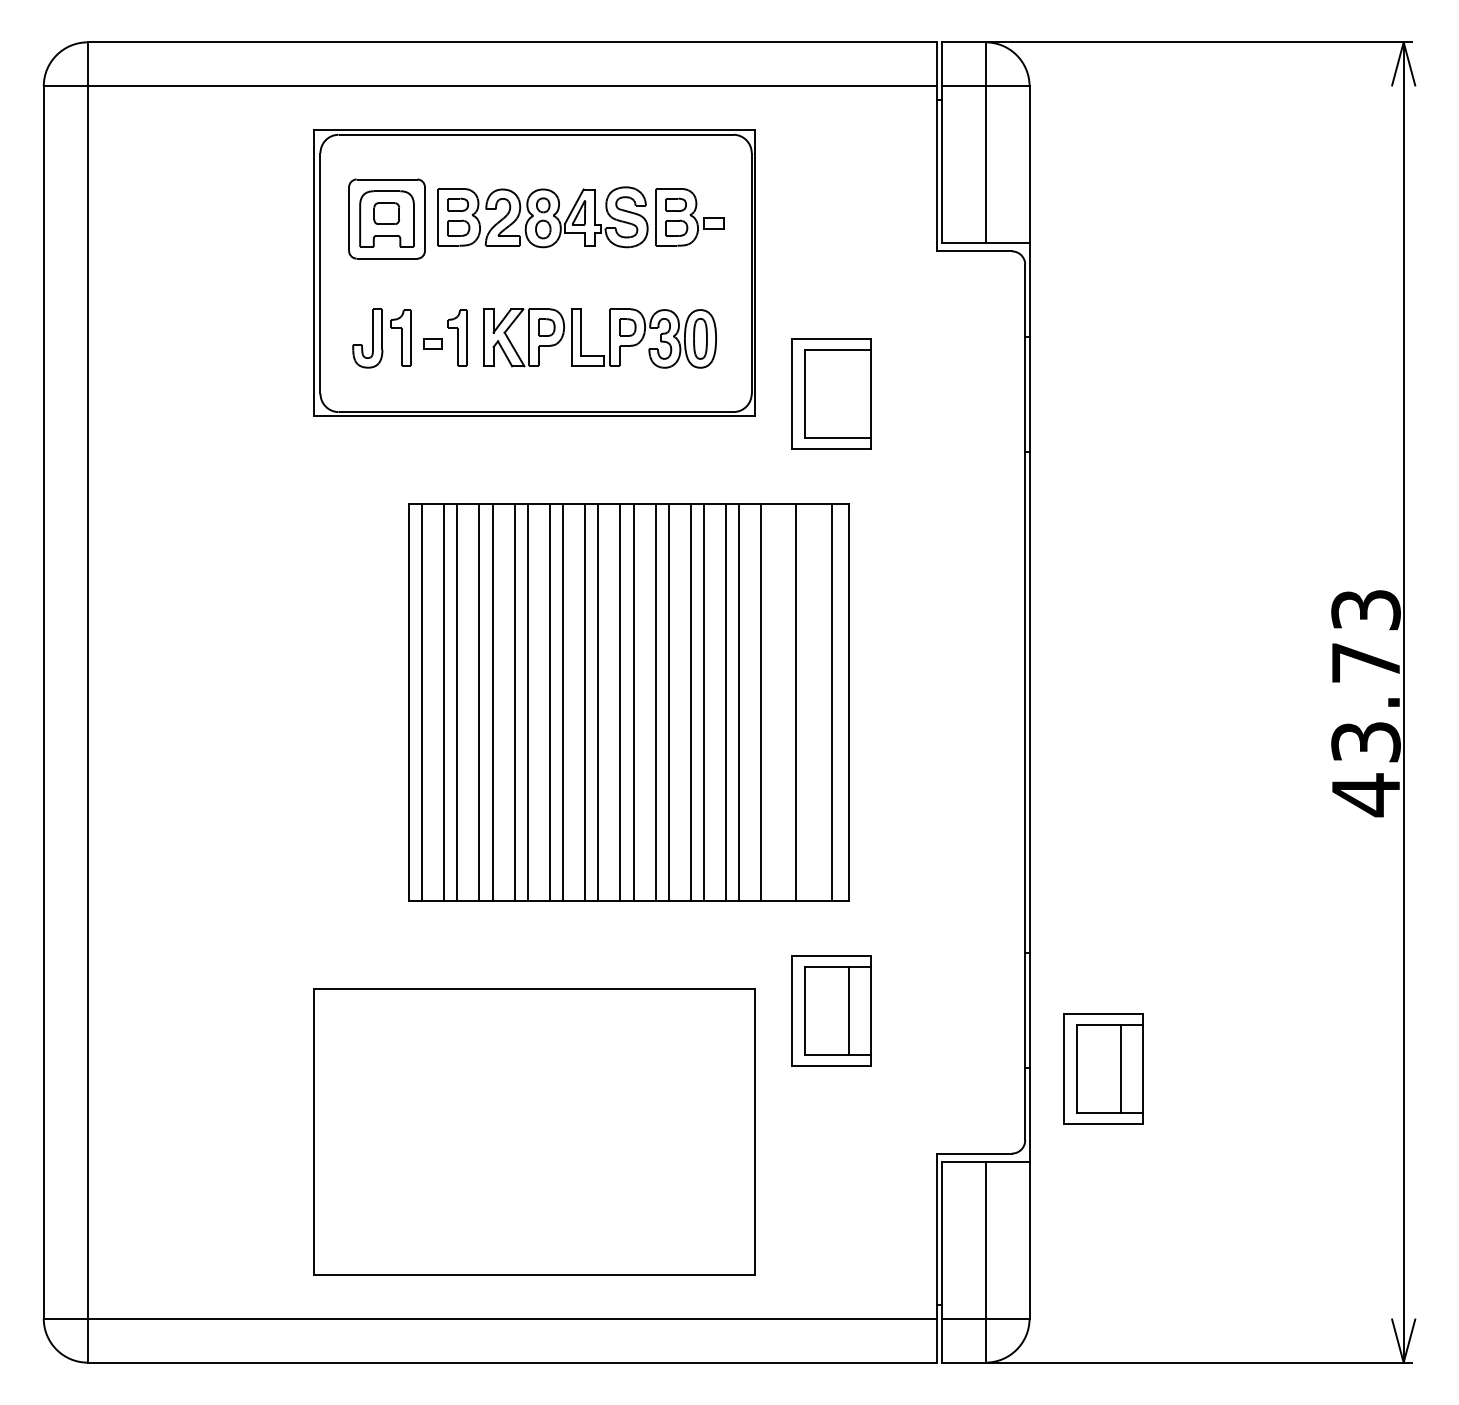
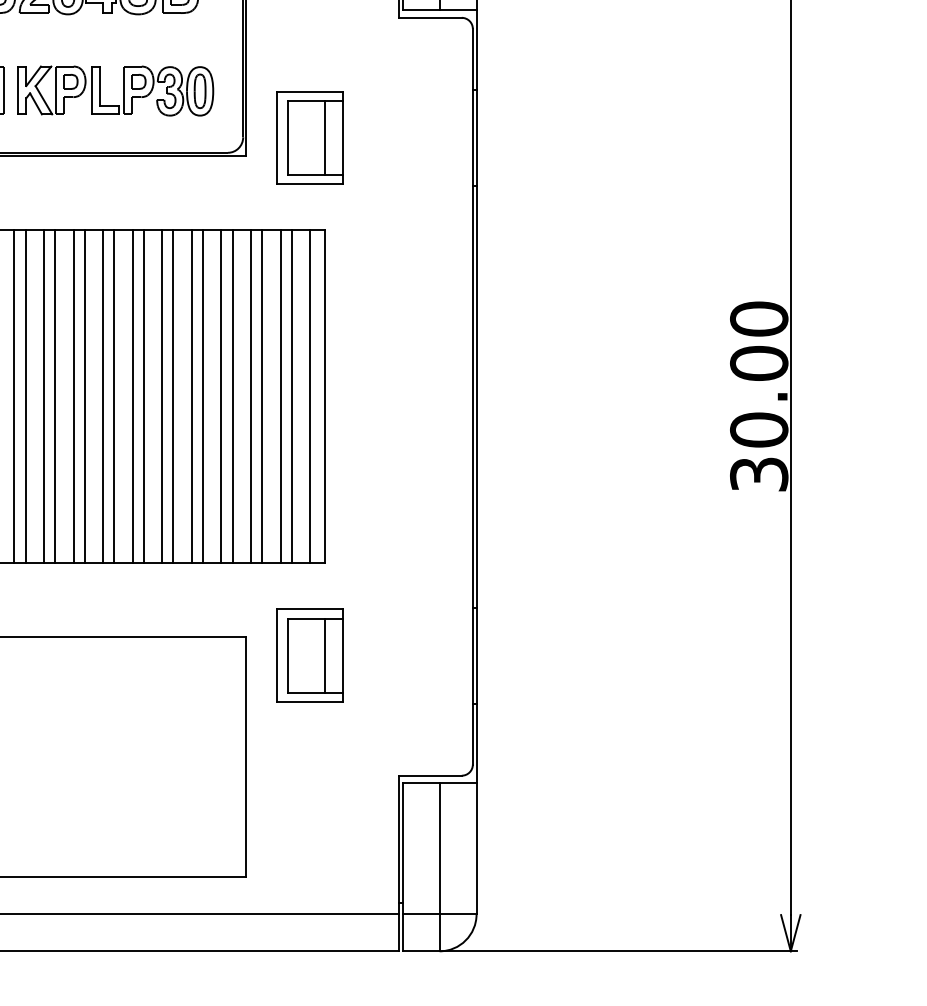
line: (849, 394) -> (325, 138), added
line: (774, 702) -> (262, 396), added
line: (809, 702) -> (291, 396), added
text: (1365, 703) -> (758, 397), 43.73 -> 30.00
part: (1103, 1068) -> (538, 704), removed

